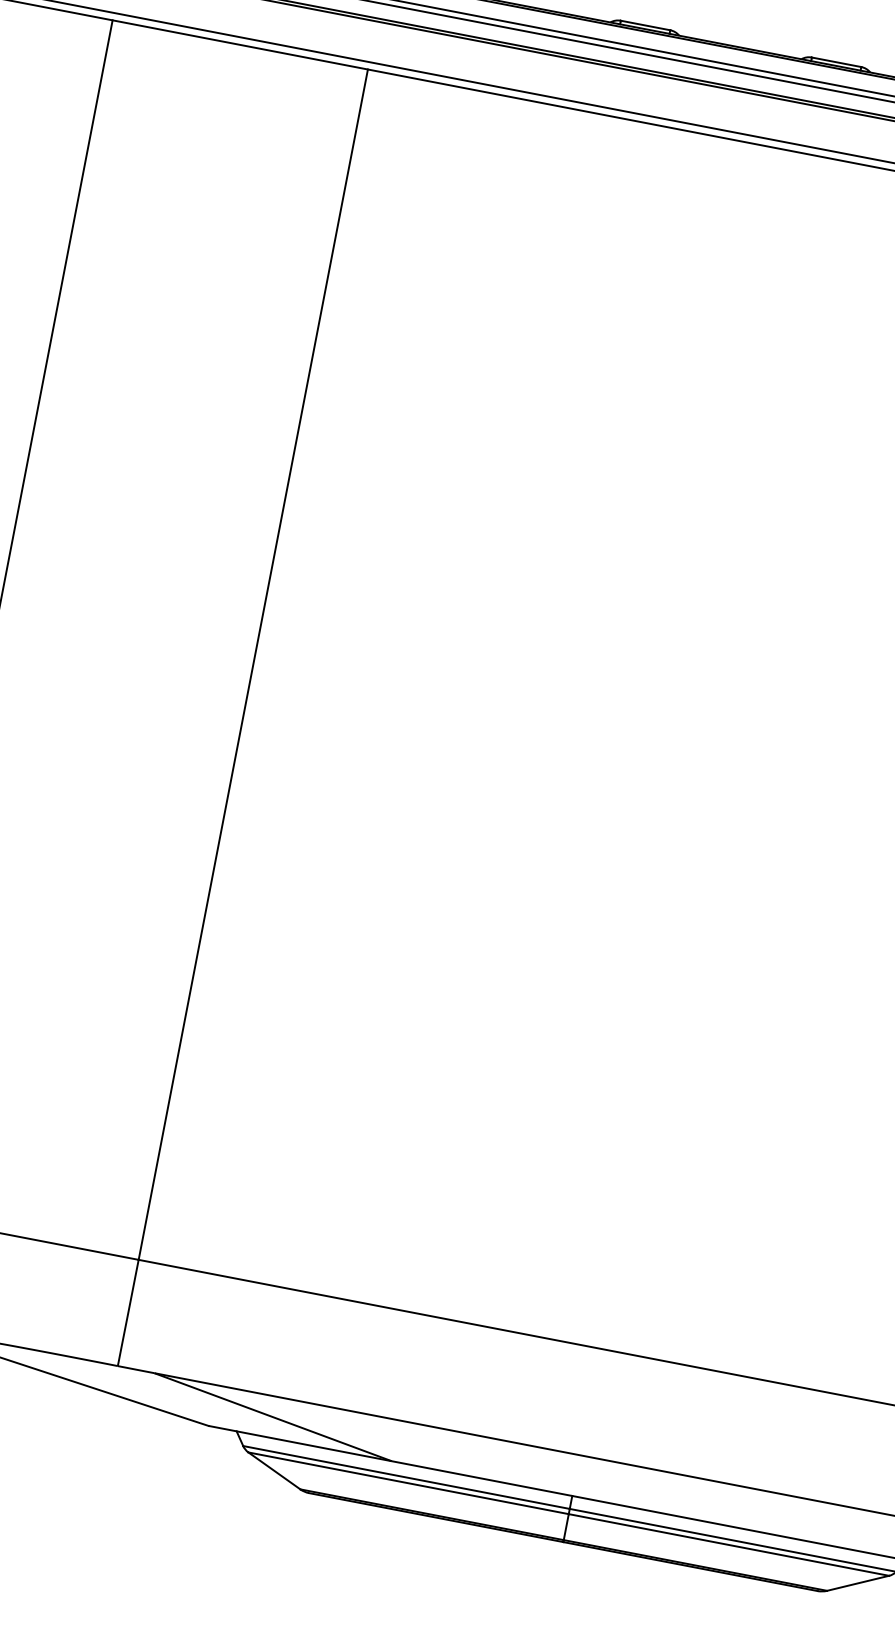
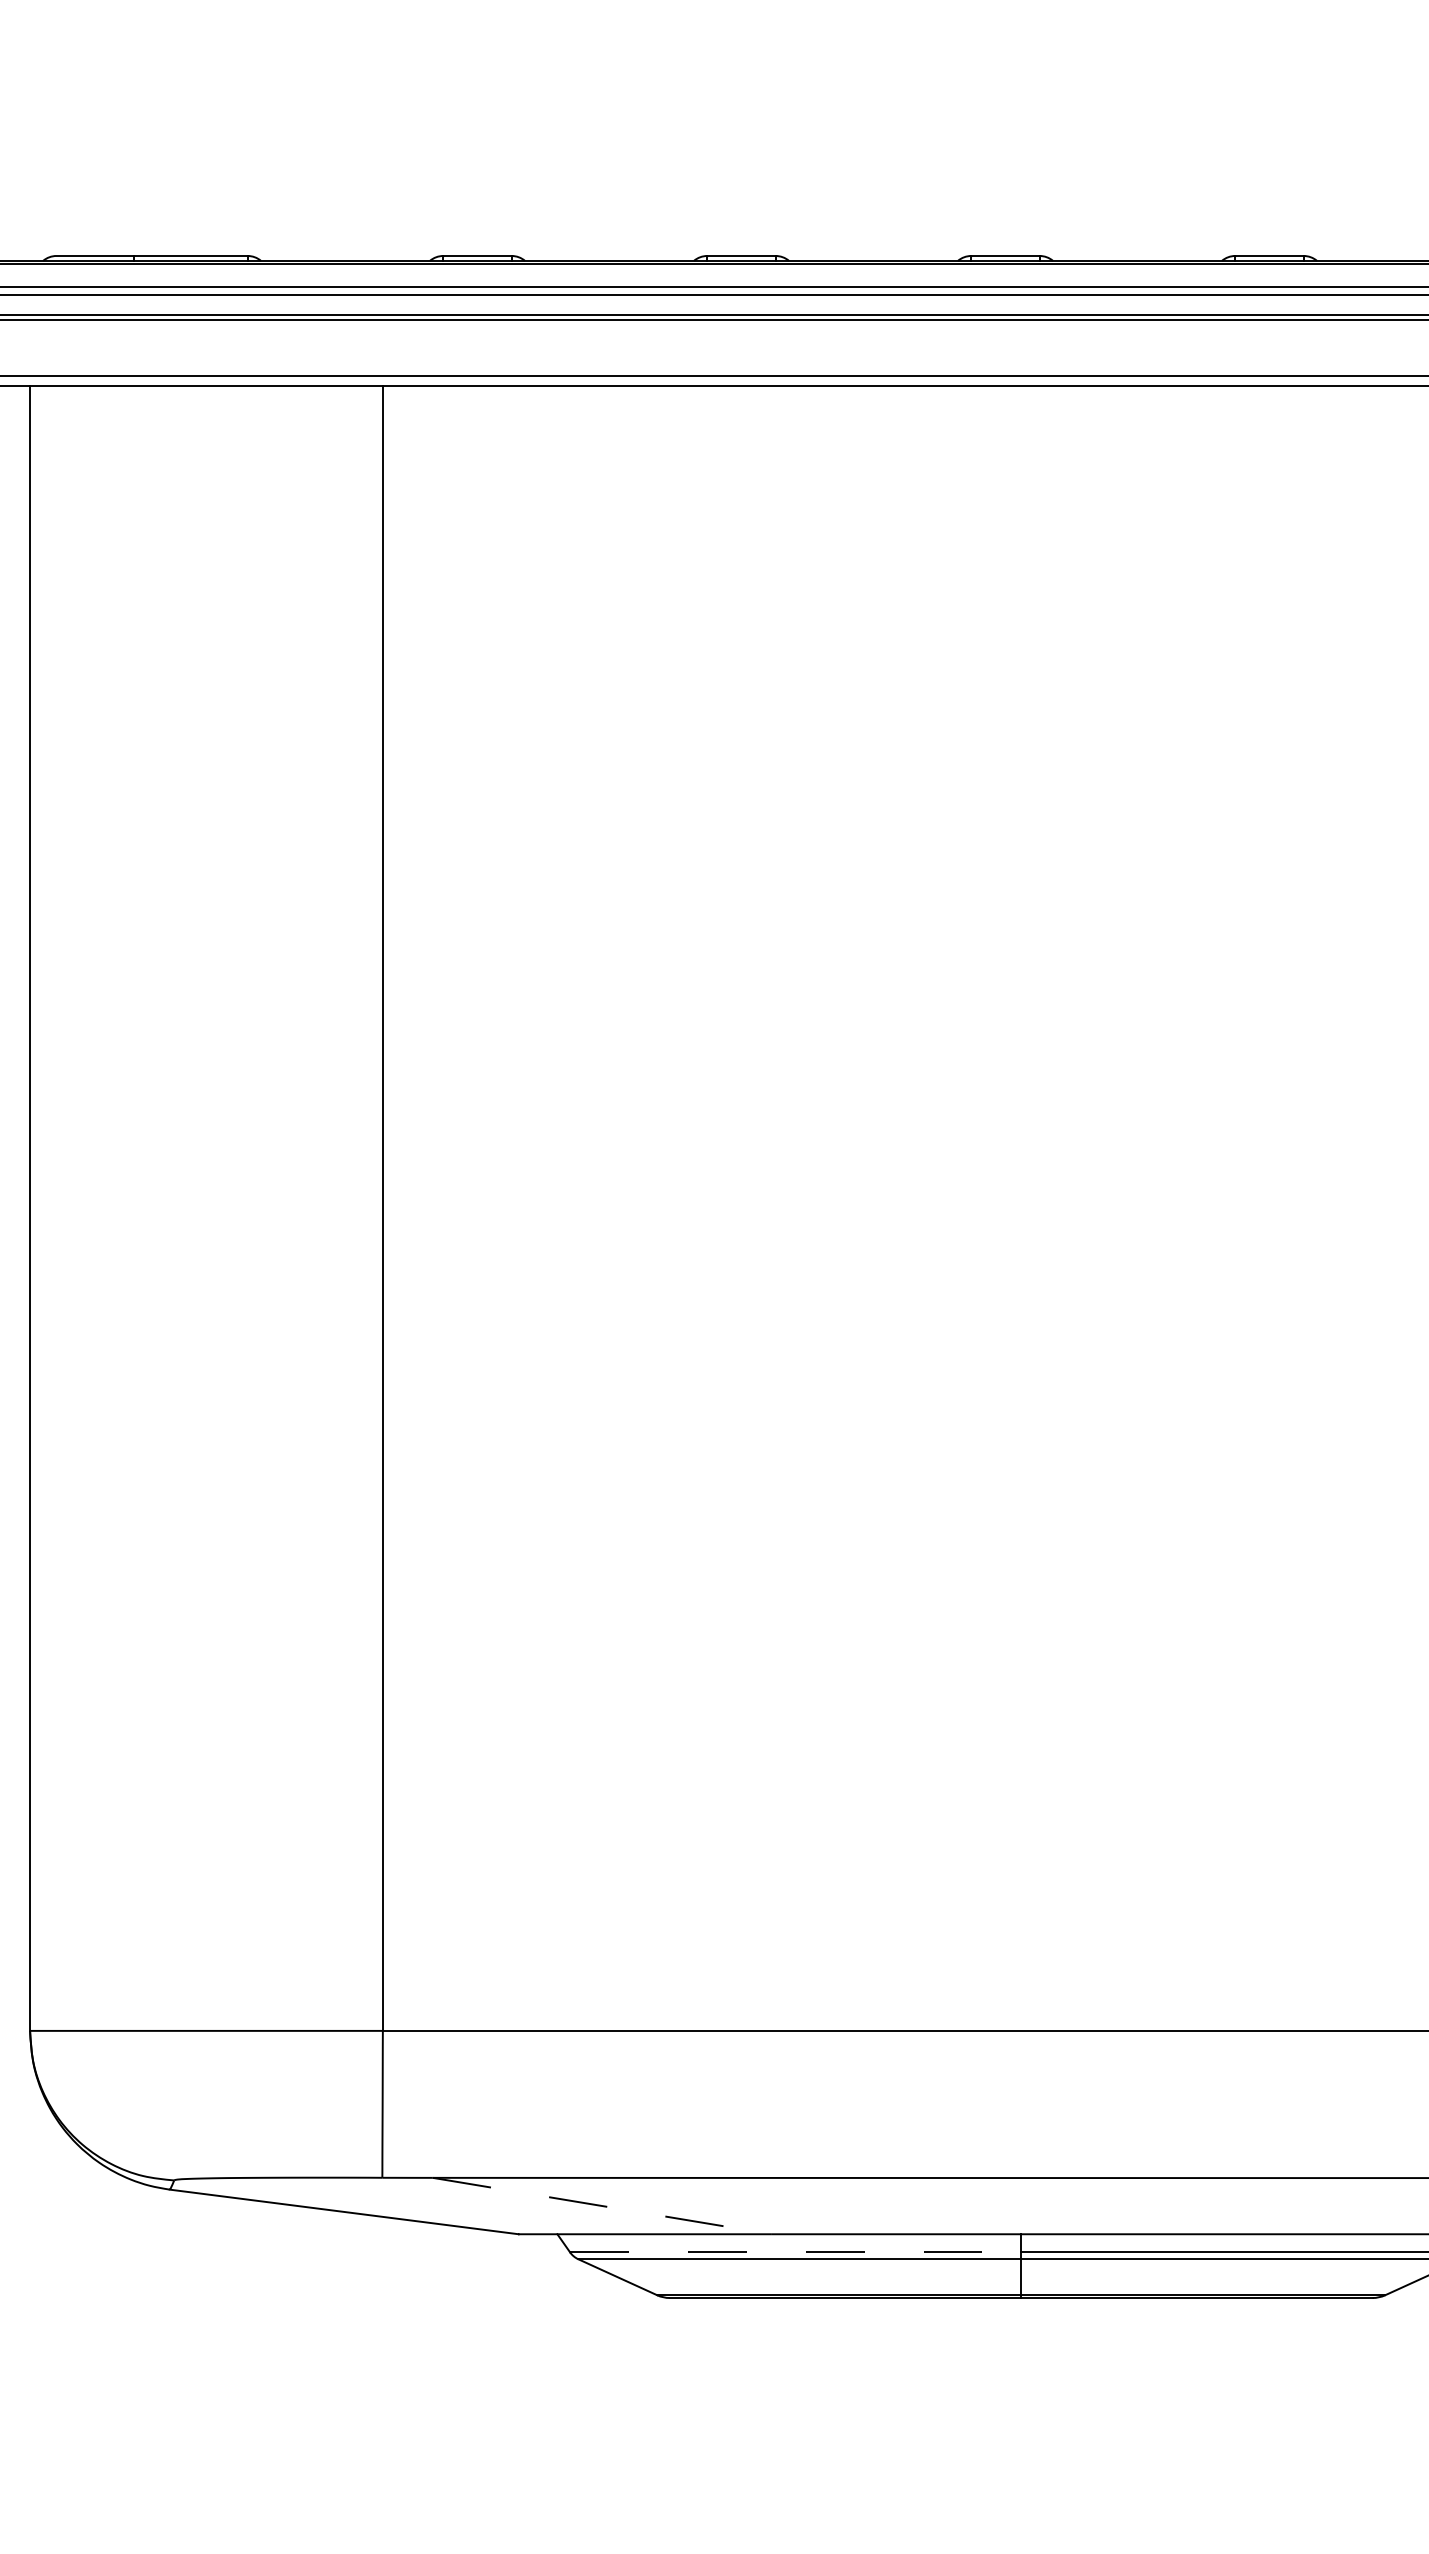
line: (273, 1417) -> (603, 2206), solid -> dashed
line: (406, 1477) -> (795, 2252), solid -> dashed

